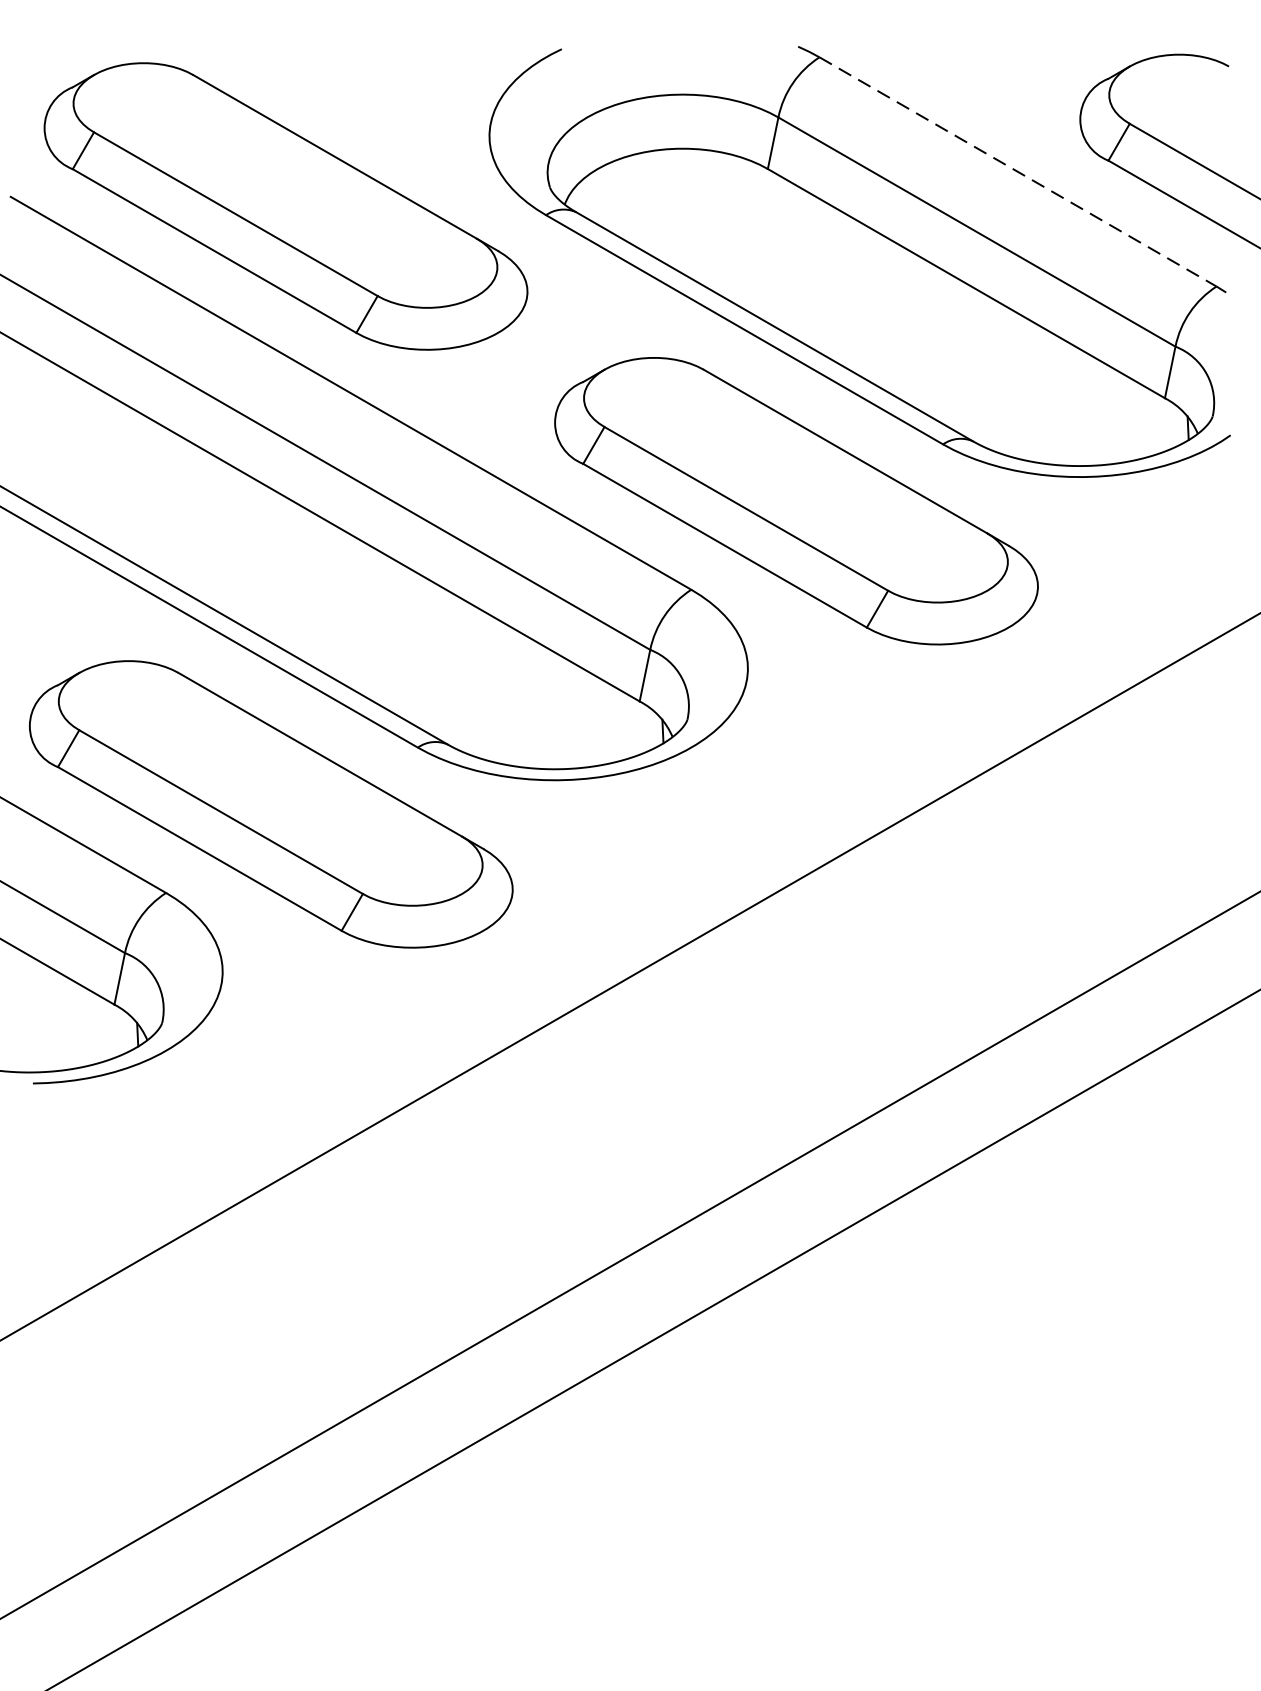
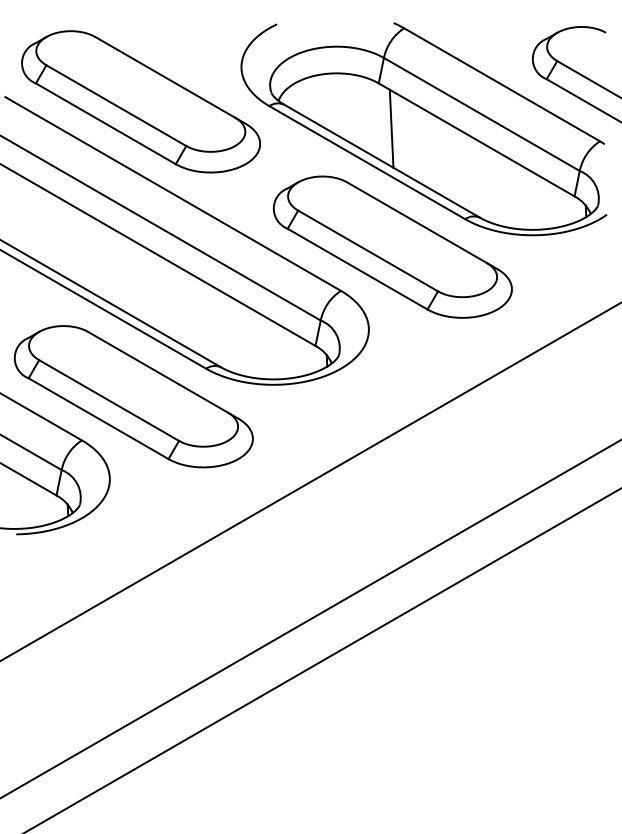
line: (1018, 173) -> (502, 85), dashed -> solid
line: (793, 260) -> (391, 128), added

